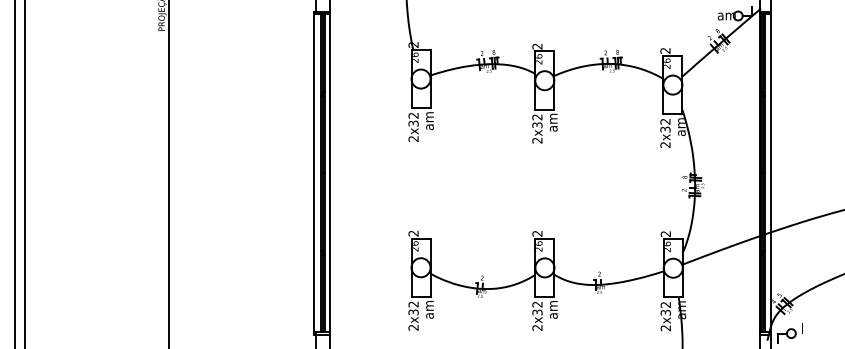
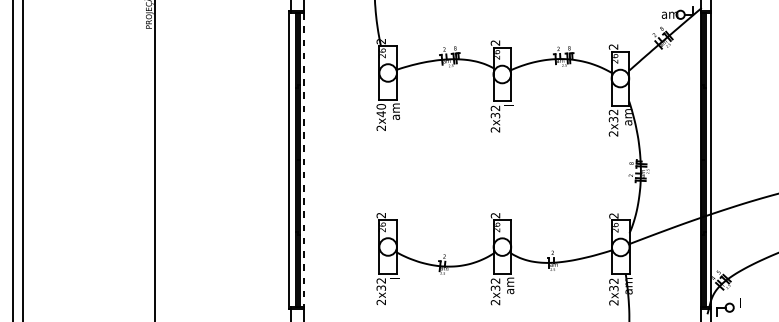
text: (413, 119) -> (381, 110), 2x32 -> 2x40
text: (552, 122) -> (509, 113), am -> l
line: (329, 173) -> (303, 160), solid -> dashed
text: (428, 309) -> (395, 285), am -> l

